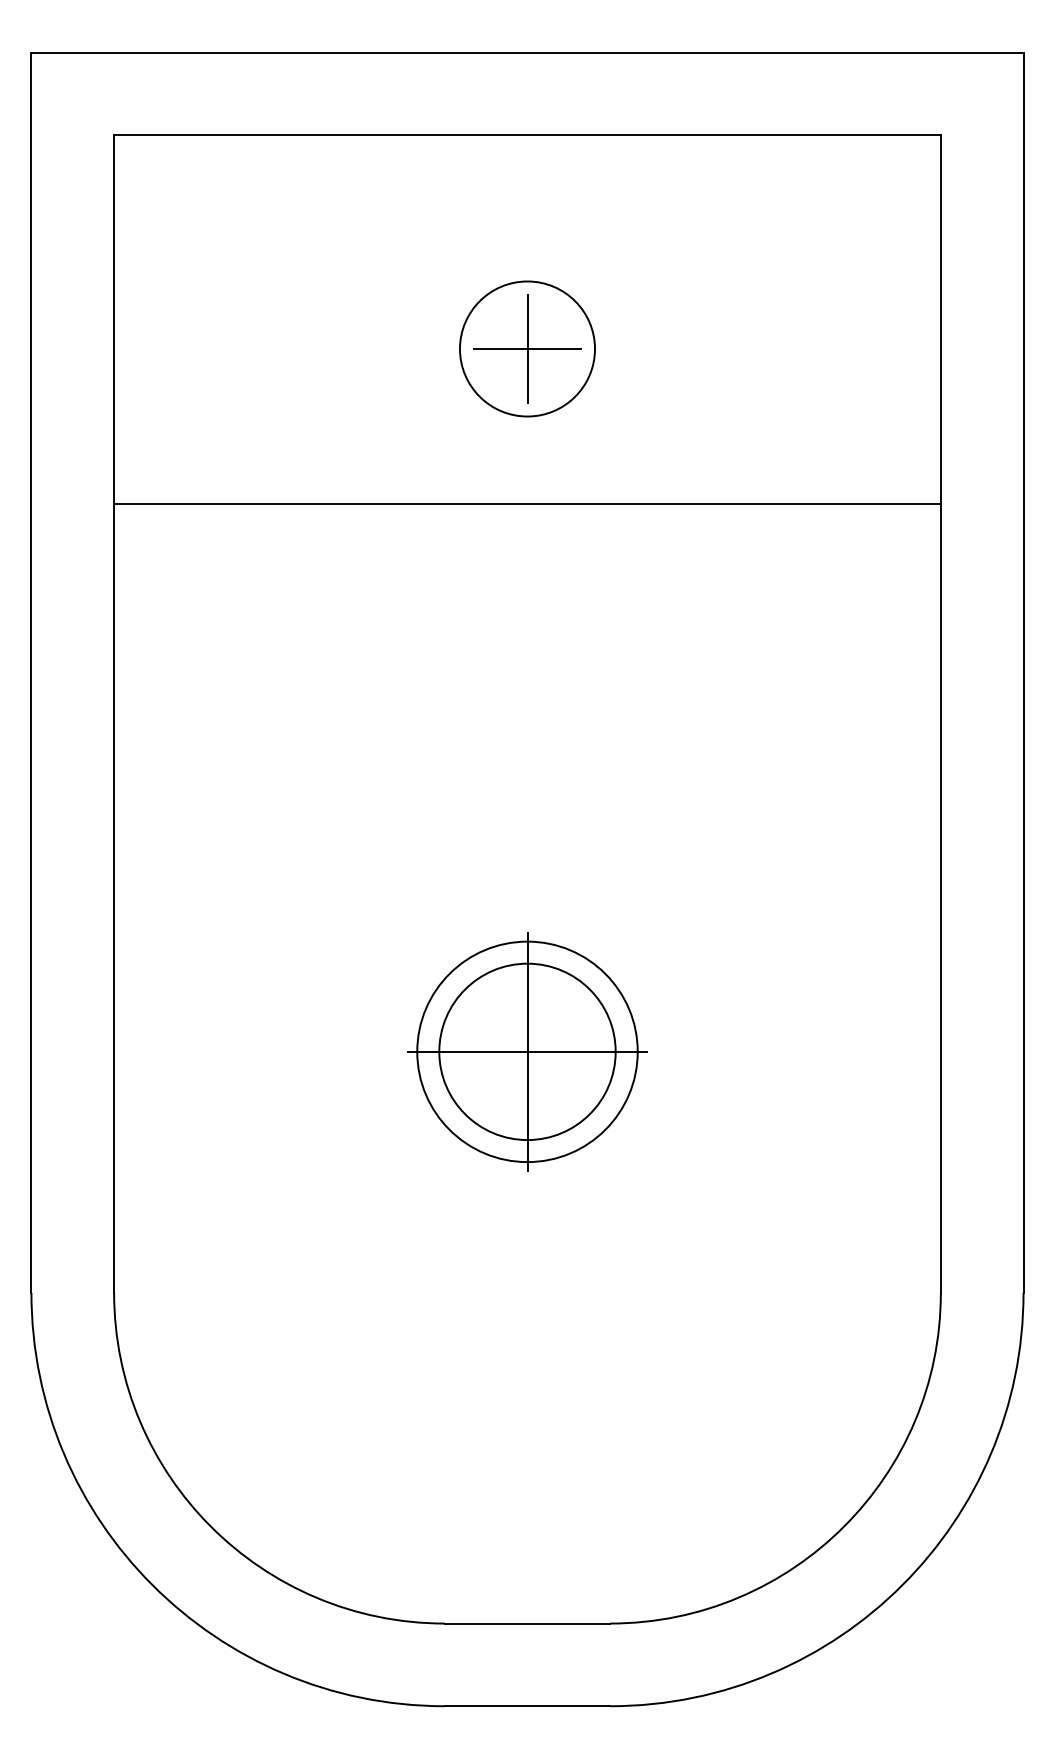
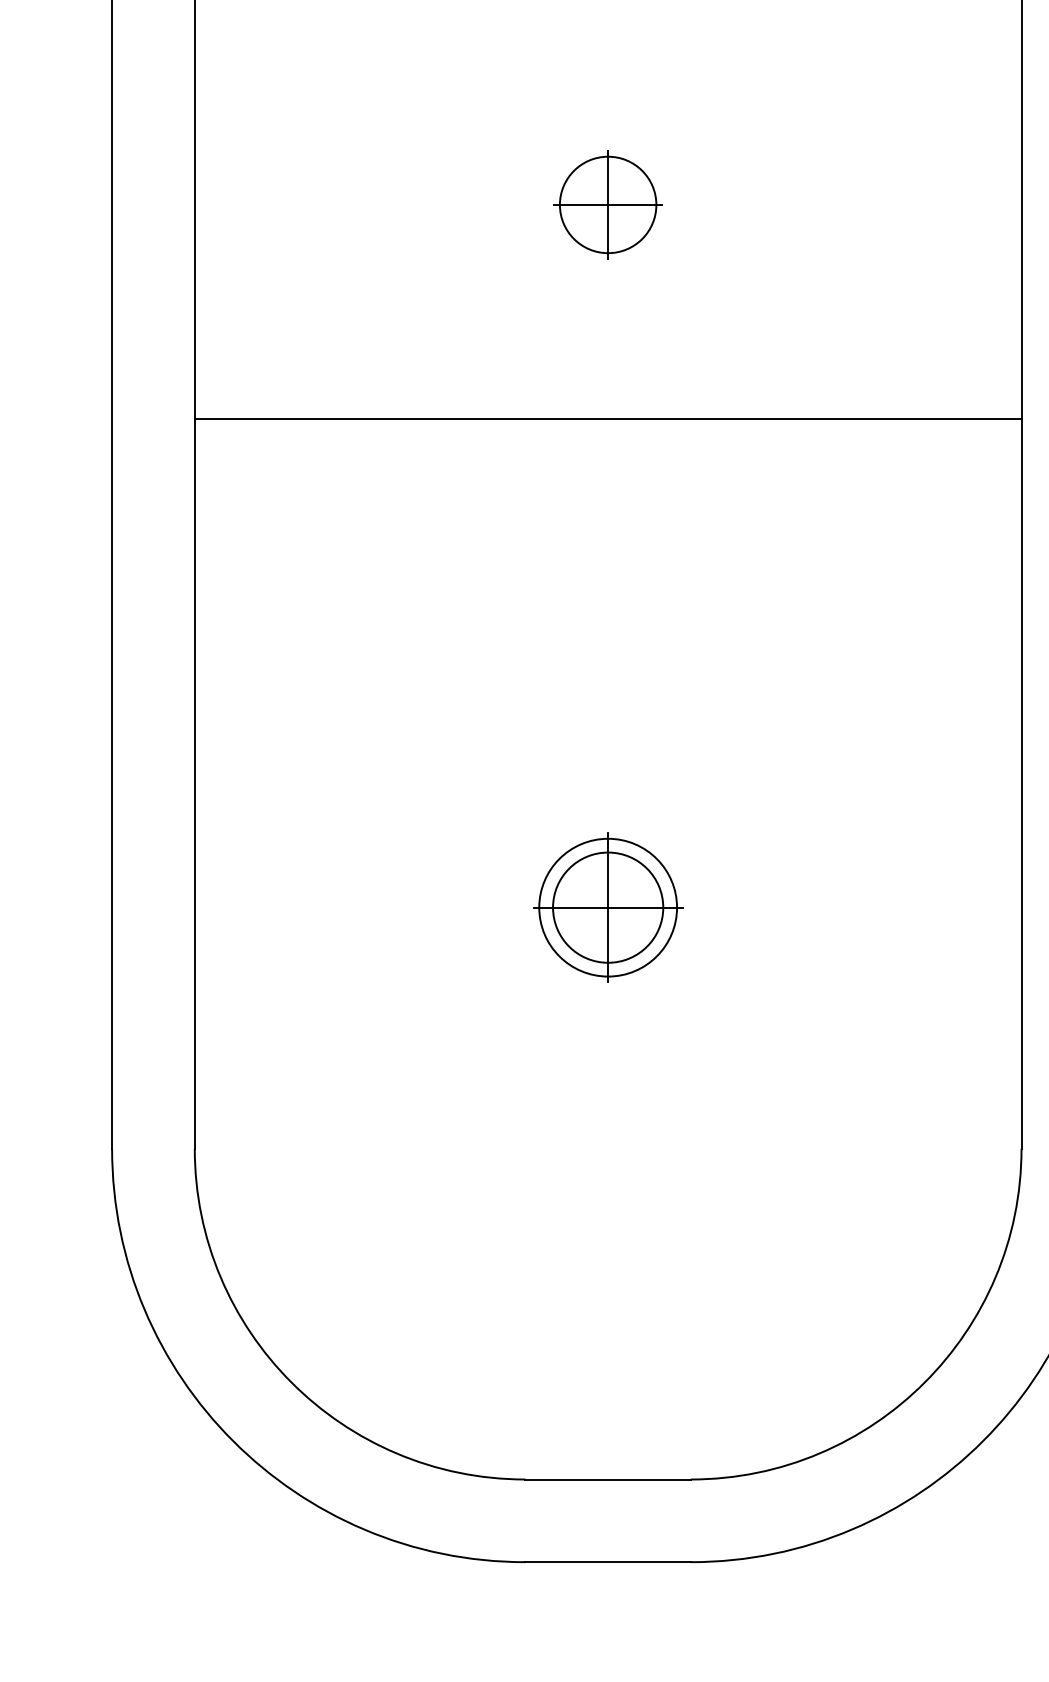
circle: (527, 348) -> (608, 204), size x0.71
line: (527, 503) -> (608, 418), moved
part: (527, 1051) -> (608, 907), size x0.62

